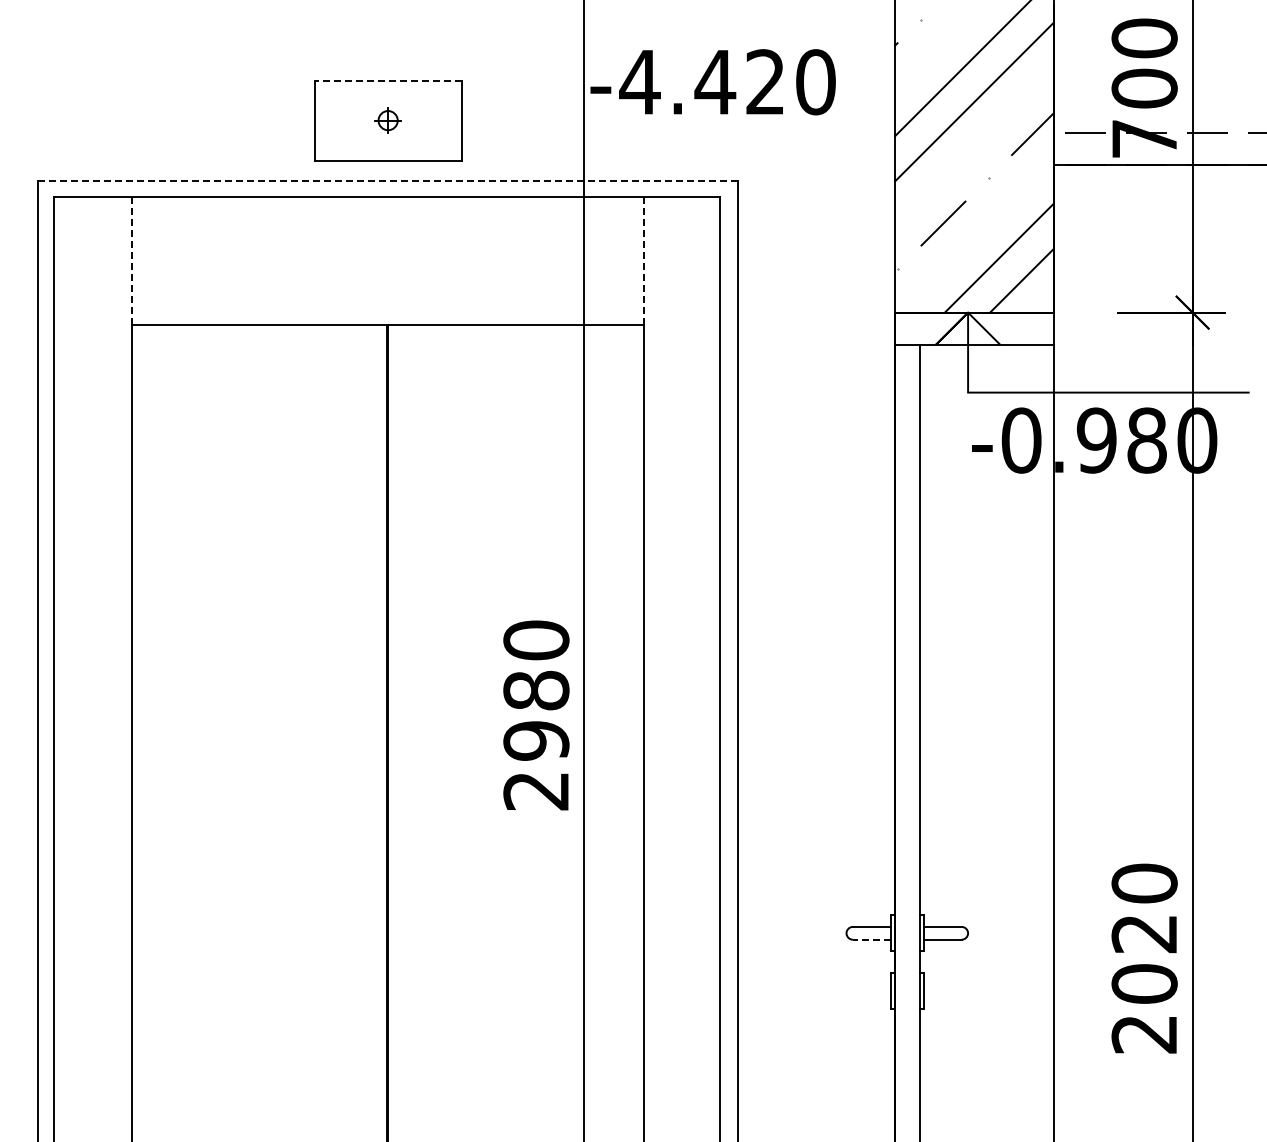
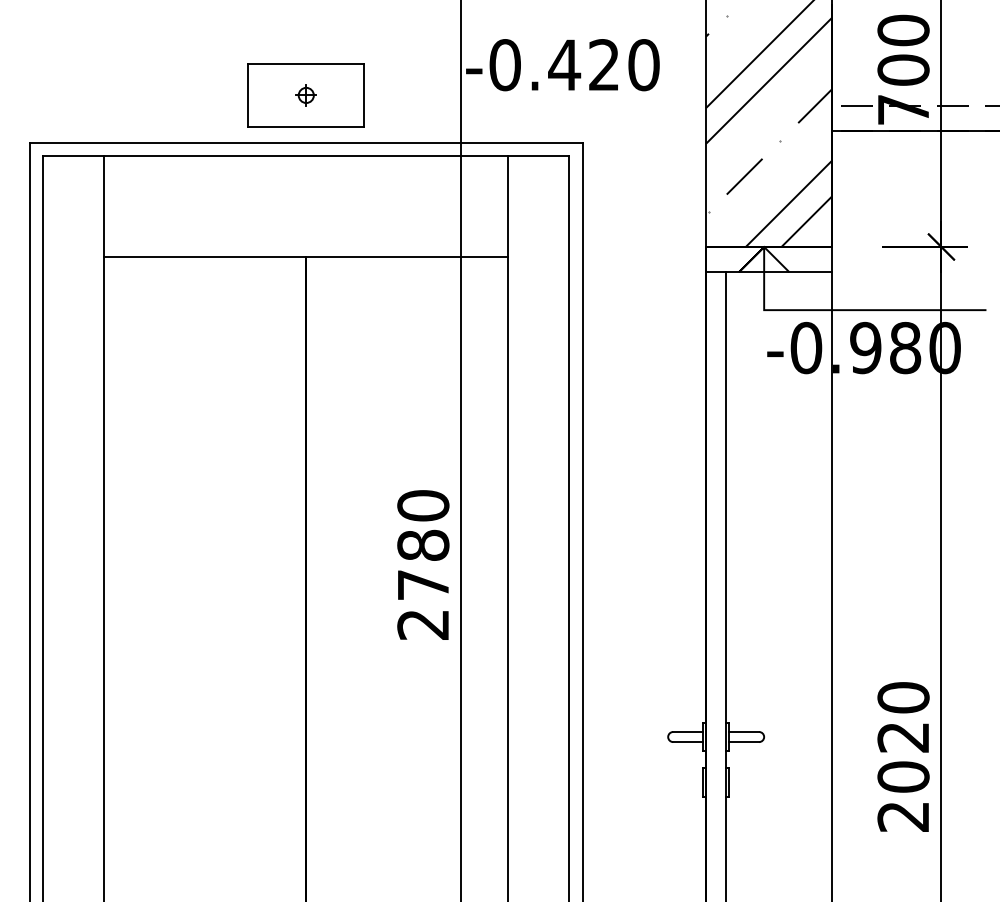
line: (388, 80) -> (306, 63), dashed -> solid
text: (639, 82) -> (504, 65), -4.420 -> -0.420
line: (388, 181) -> (306, 143), dashed -> solid
line: (131, 261) -> (103, 206), dashed -> solid
line: (643, 261) -> (507, 206), dashed -> solid
text: (536, 740) -> (423, 584), 2980 -> 2780
line: (871, 939) -> (687, 741), dashed -> solid

